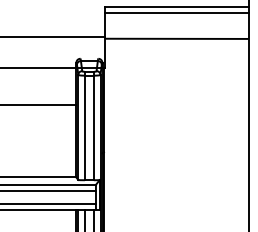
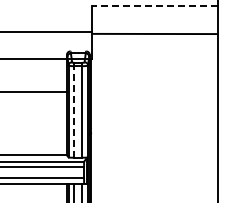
line: (177, 7) -> (155, 6), solid -> dashed
line: (176, 13) -> (154, 11), removed
line: (85, 126) -> (74, 110), solid -> dashed

